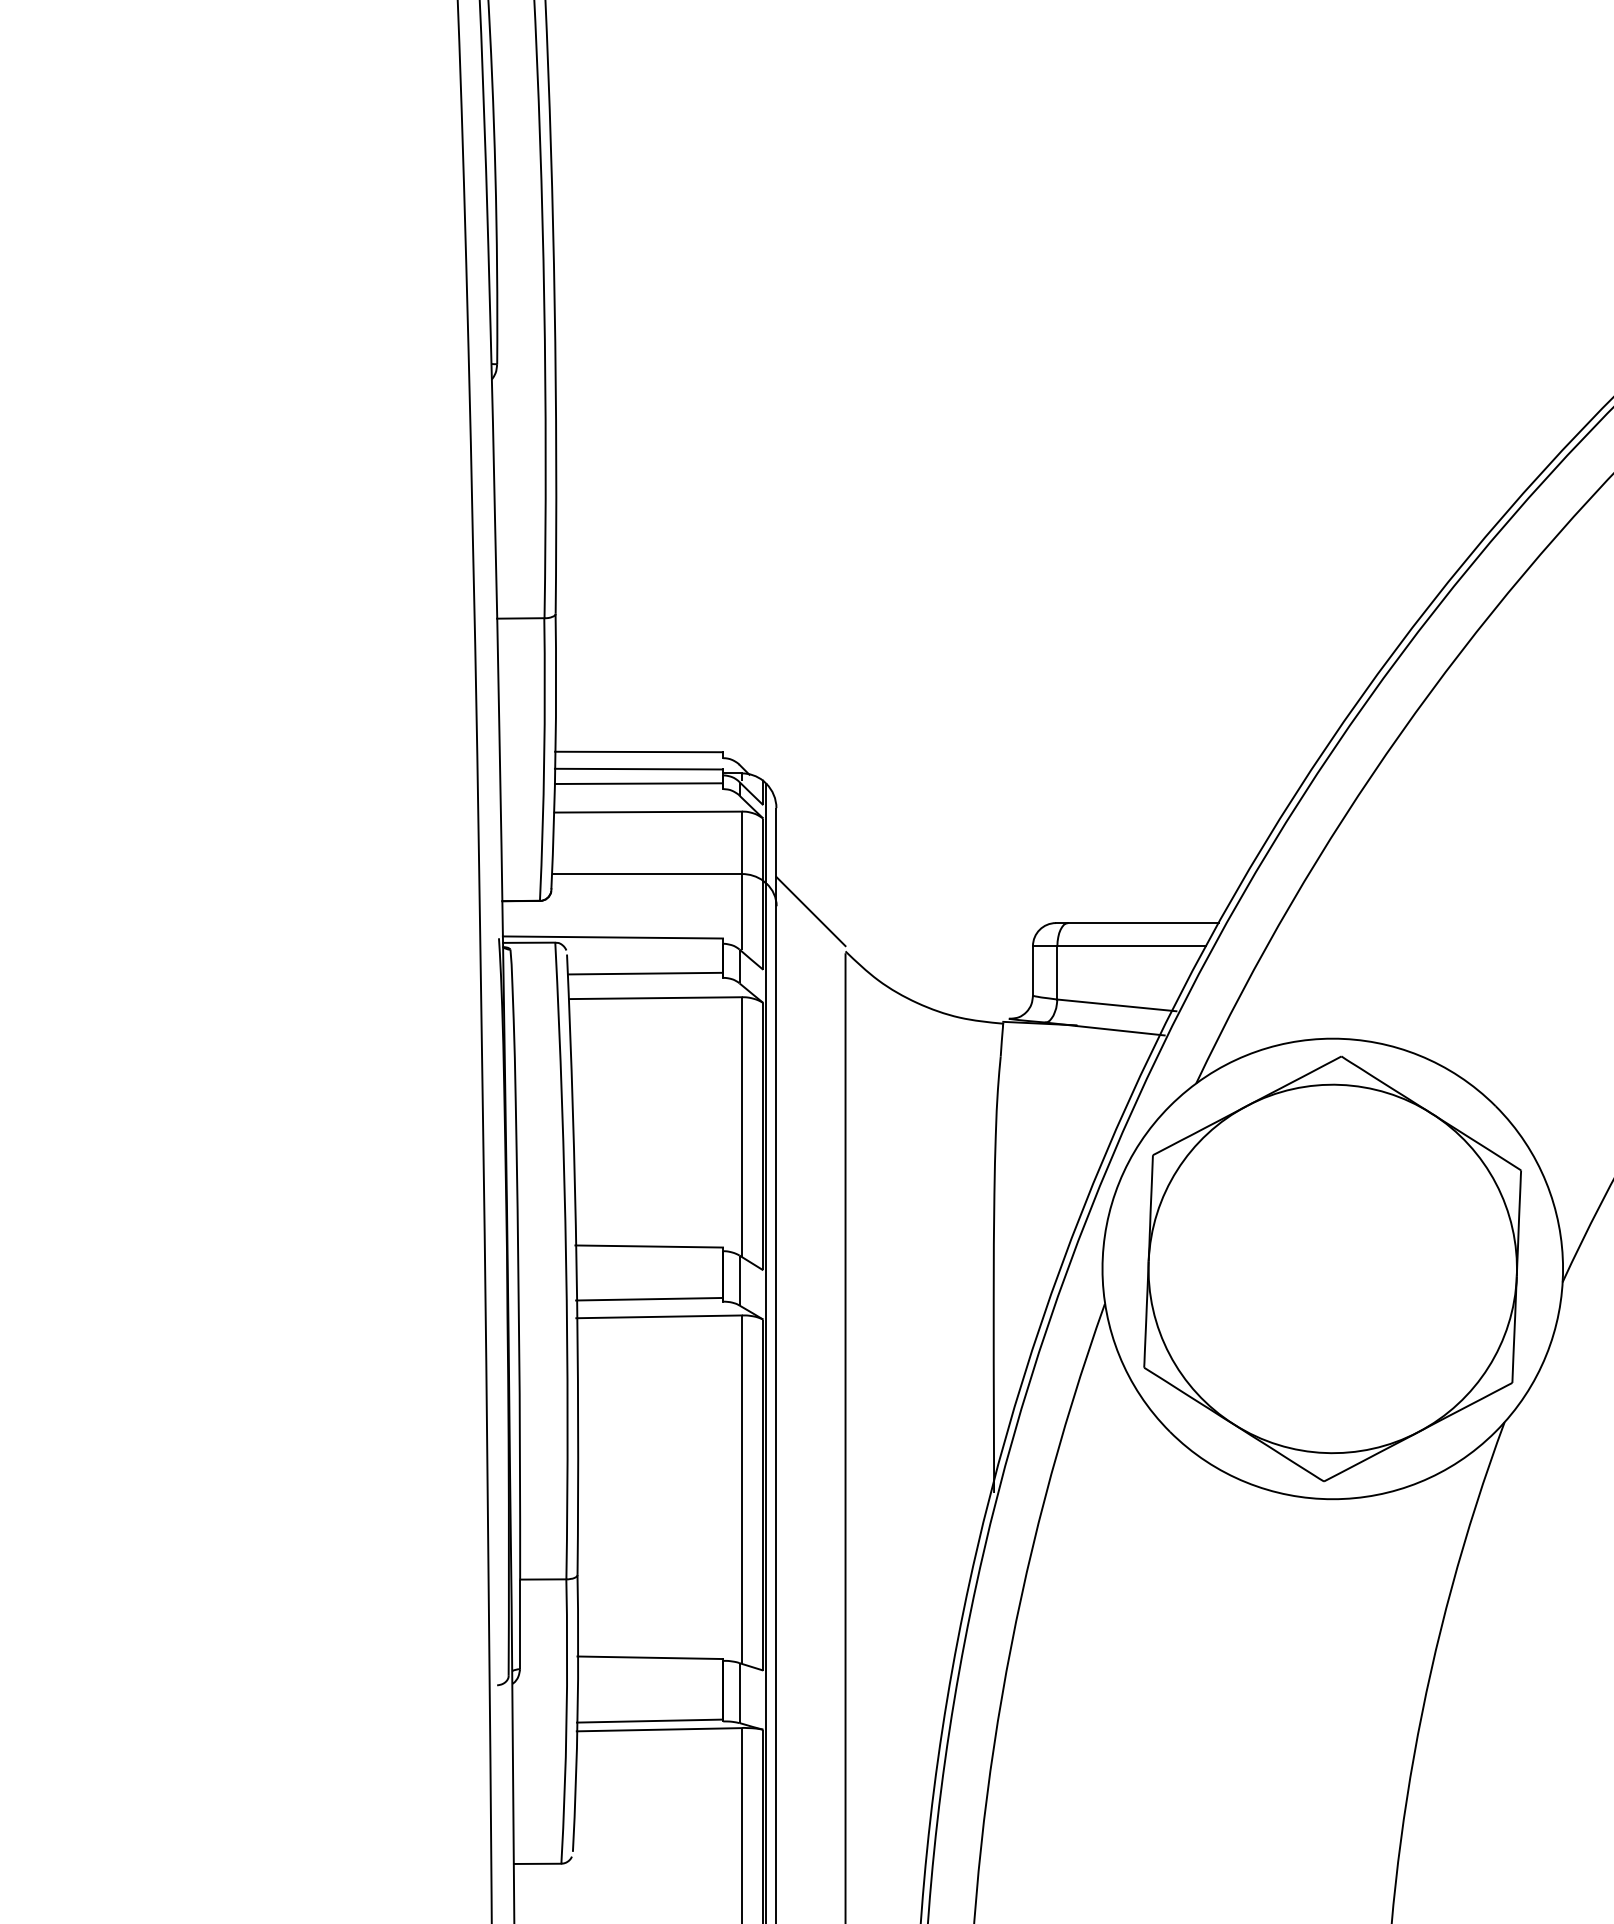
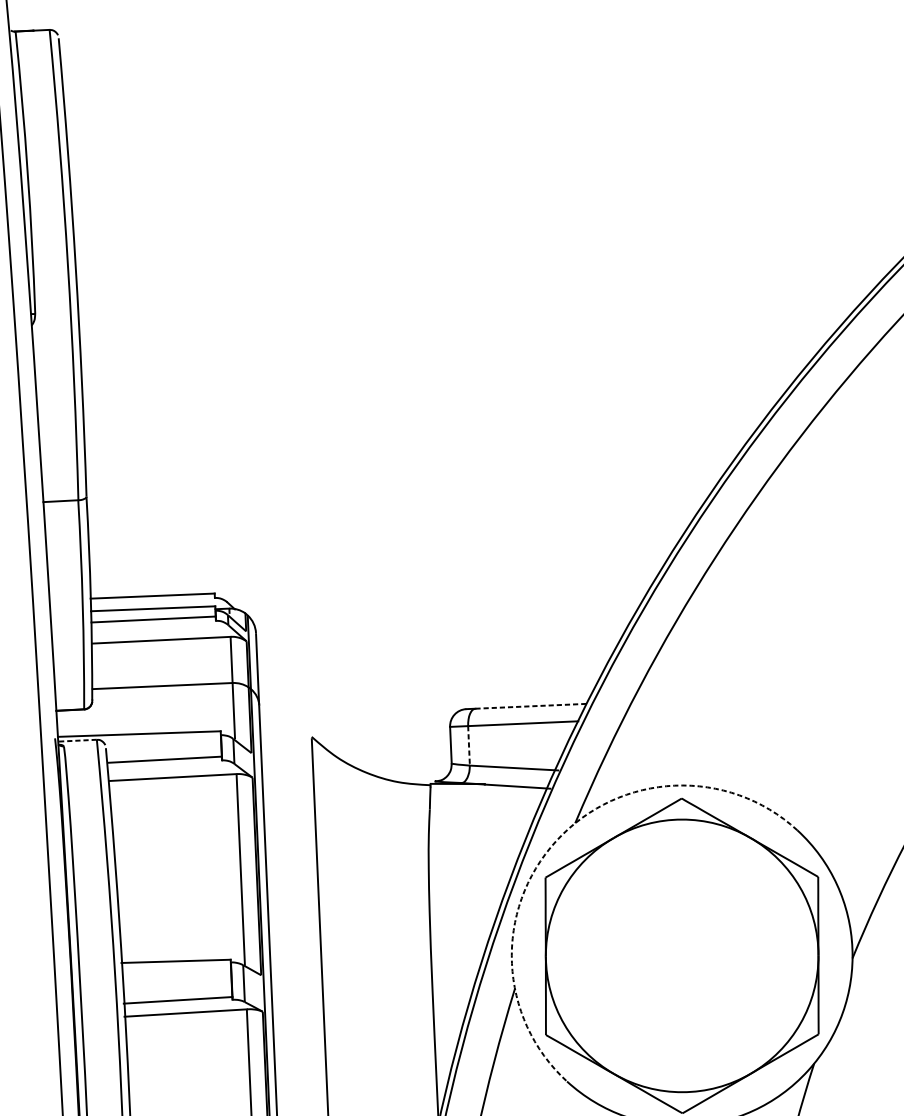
line: (810, 911) -> (284, 708), removed
line: (1144, 923) -> (531, 706), solid -> dashed
line: (528, 942) -> (77, 740), solid -> dashed
line: (1057, 972) -> (469, 745), solid -> dashed
arc: (1169, 1106) -> (556, 841), solid -> dashed

